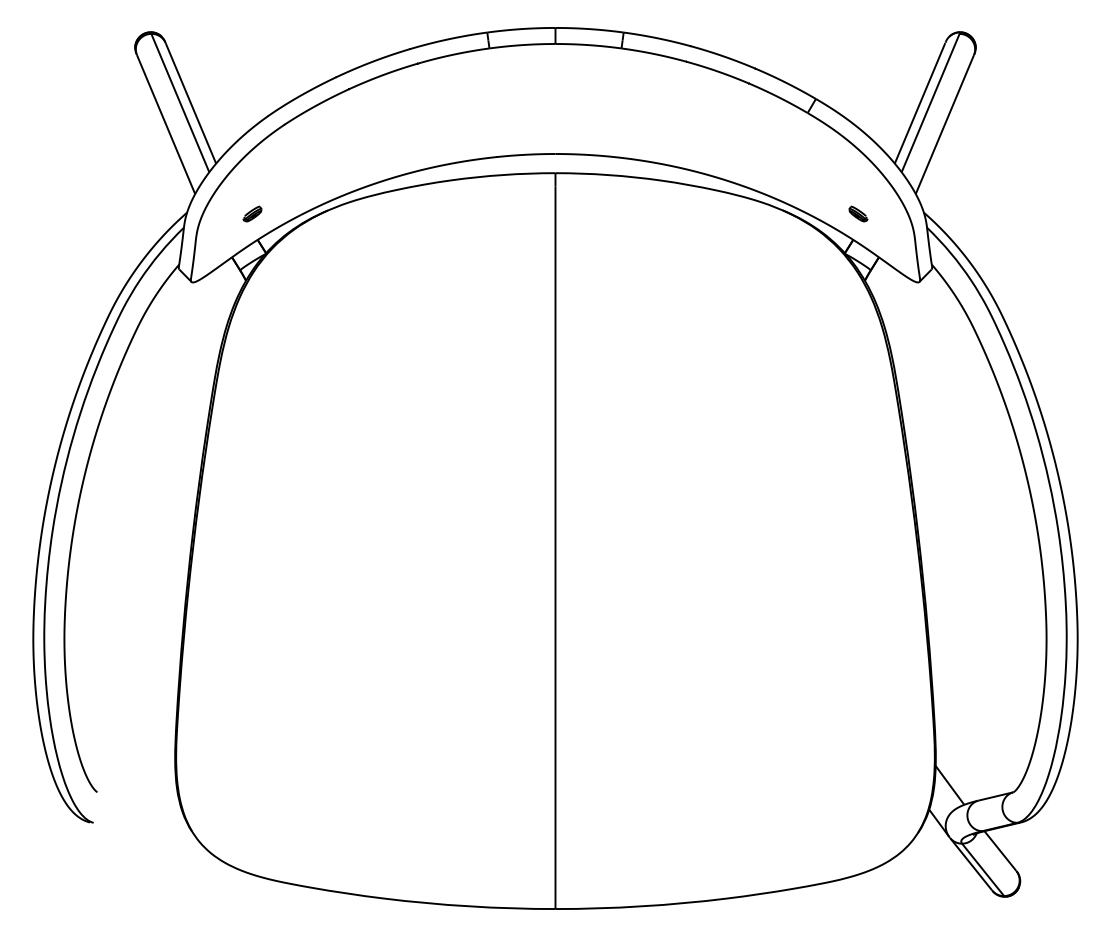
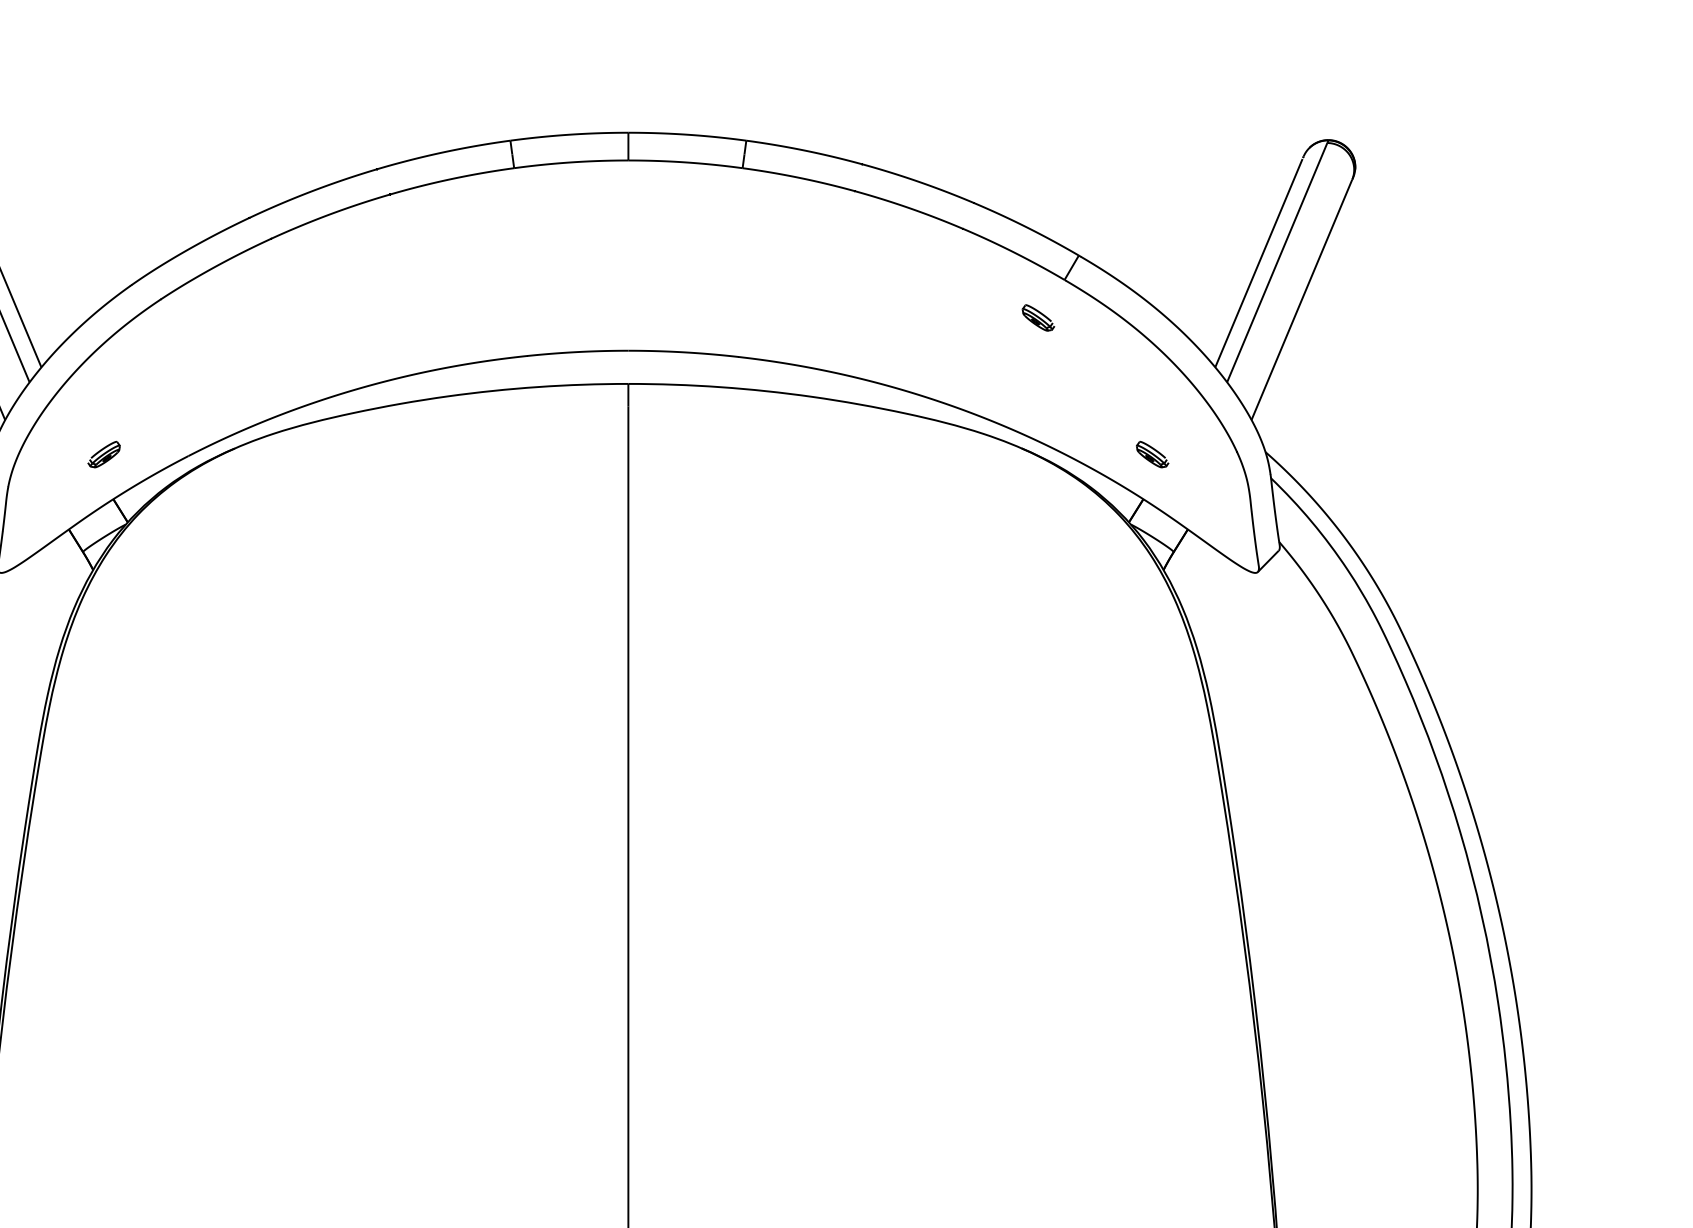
part: (792, 134) -> (1038, 317), added

